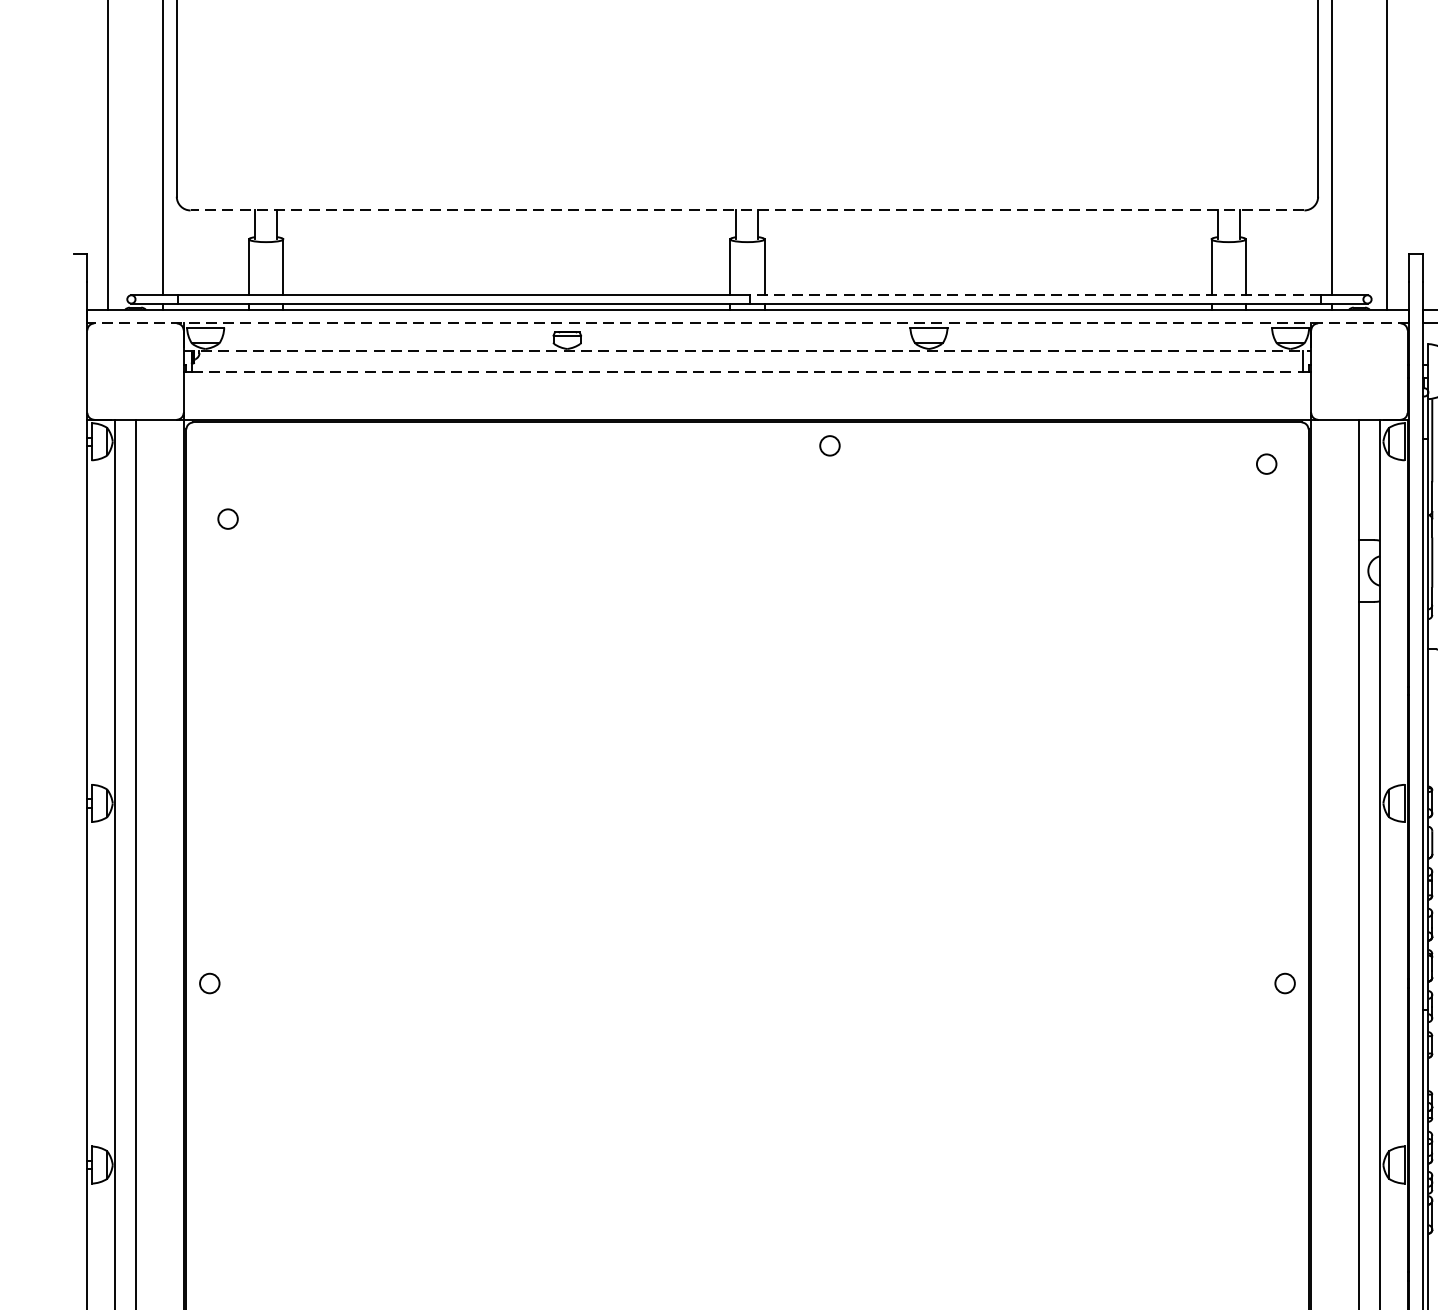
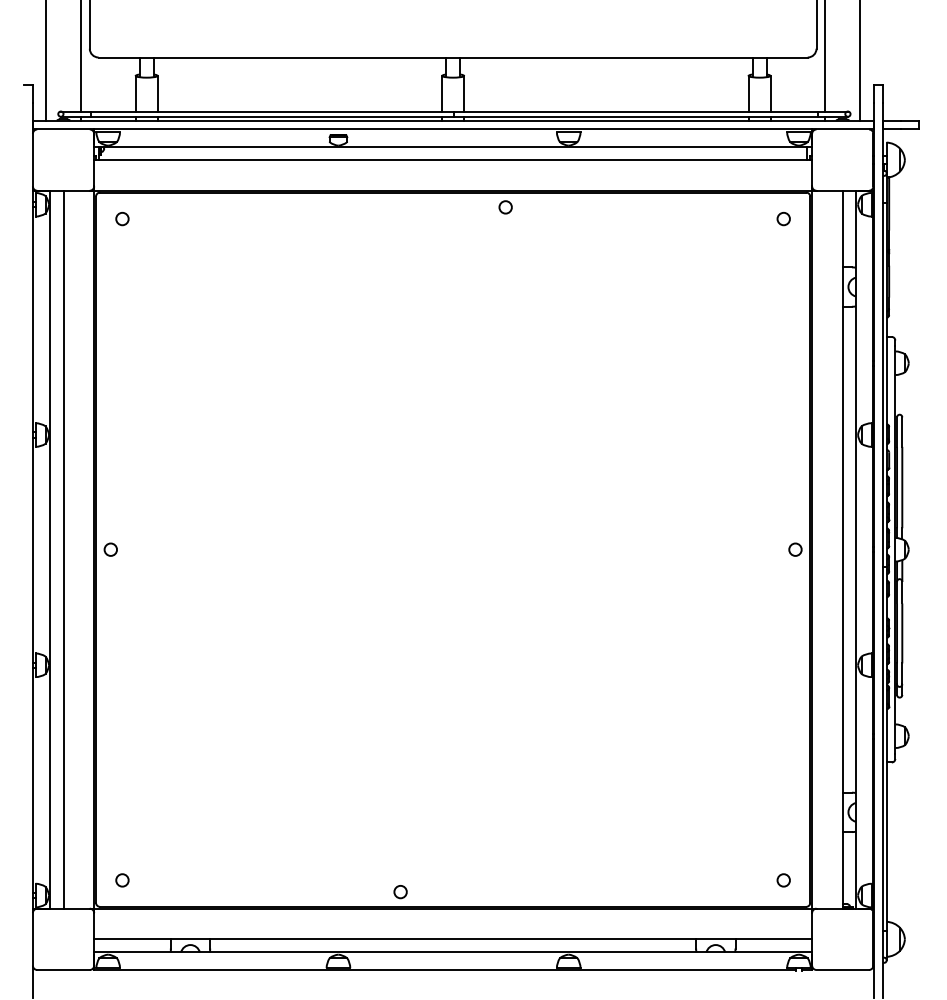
line: (748, 210) -> (453, 57), dashed -> solid
line: (1035, 295) -> (636, 111), dashed -> solid
line: (748, 323) -> (453, 129), dashed -> solid
line: (748, 350) -> (453, 146), dashed -> solid
line: (748, 372) -> (453, 160), dashed -> solid
circle: (228, 518) -> (122, 218), moved

